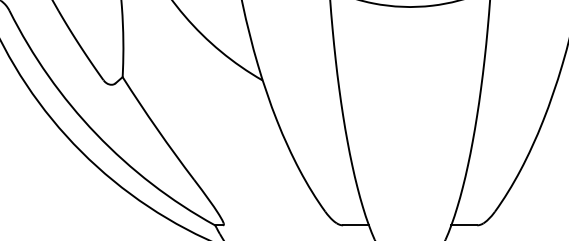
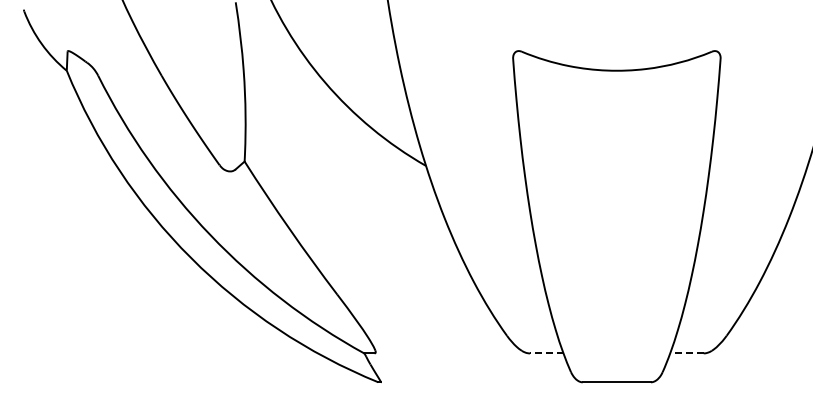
line: (355, 225) -> (546, 353), solid -> dashed
line: (463, 225) -> (686, 353), solid -> dashed

